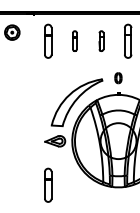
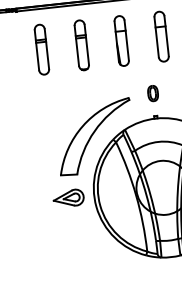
part: (74, 40) -> (81, 44), size x1.67
part: (101, 40) -> (121, 39), size x1.67
part: (48, 184) -> (65, 264), removed

